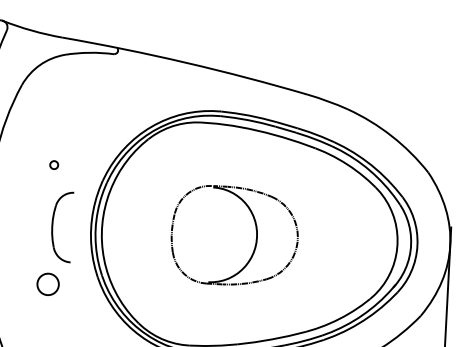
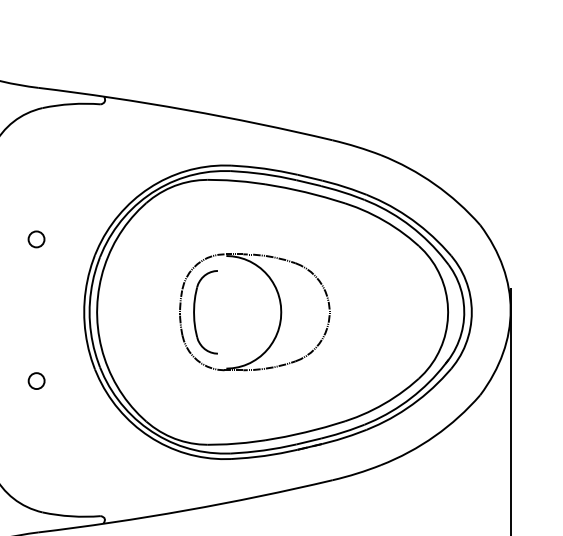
part: (54, 165) -> (36, 239), size x1.67
part: (53, 223) -> (195, 308), moved
part: (47, 283) -> (36, 380), size x0.62

